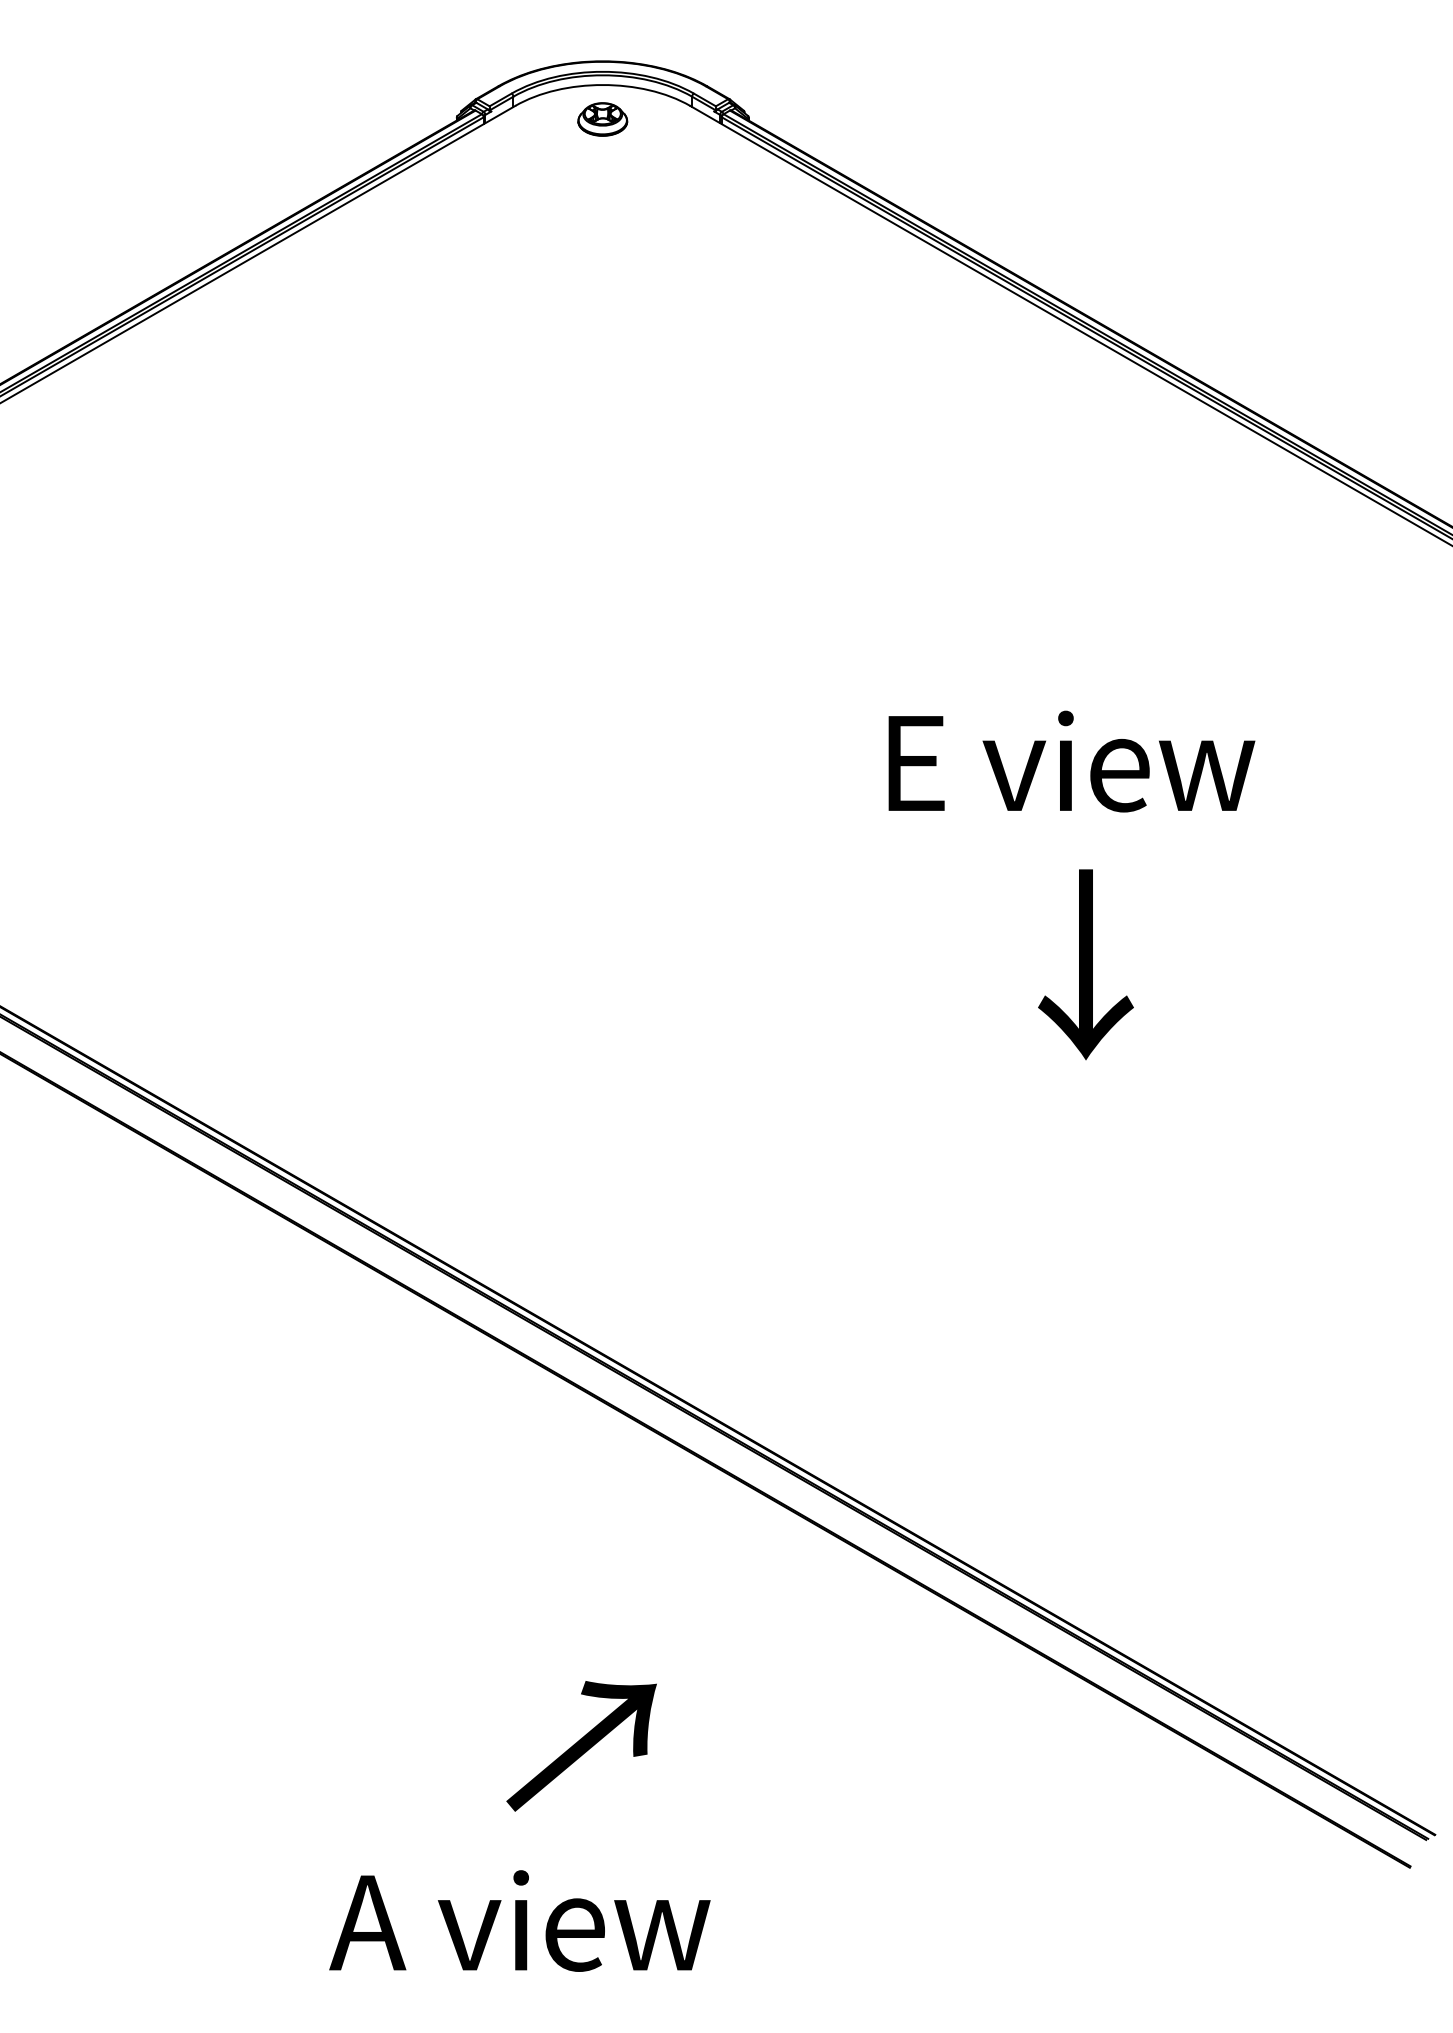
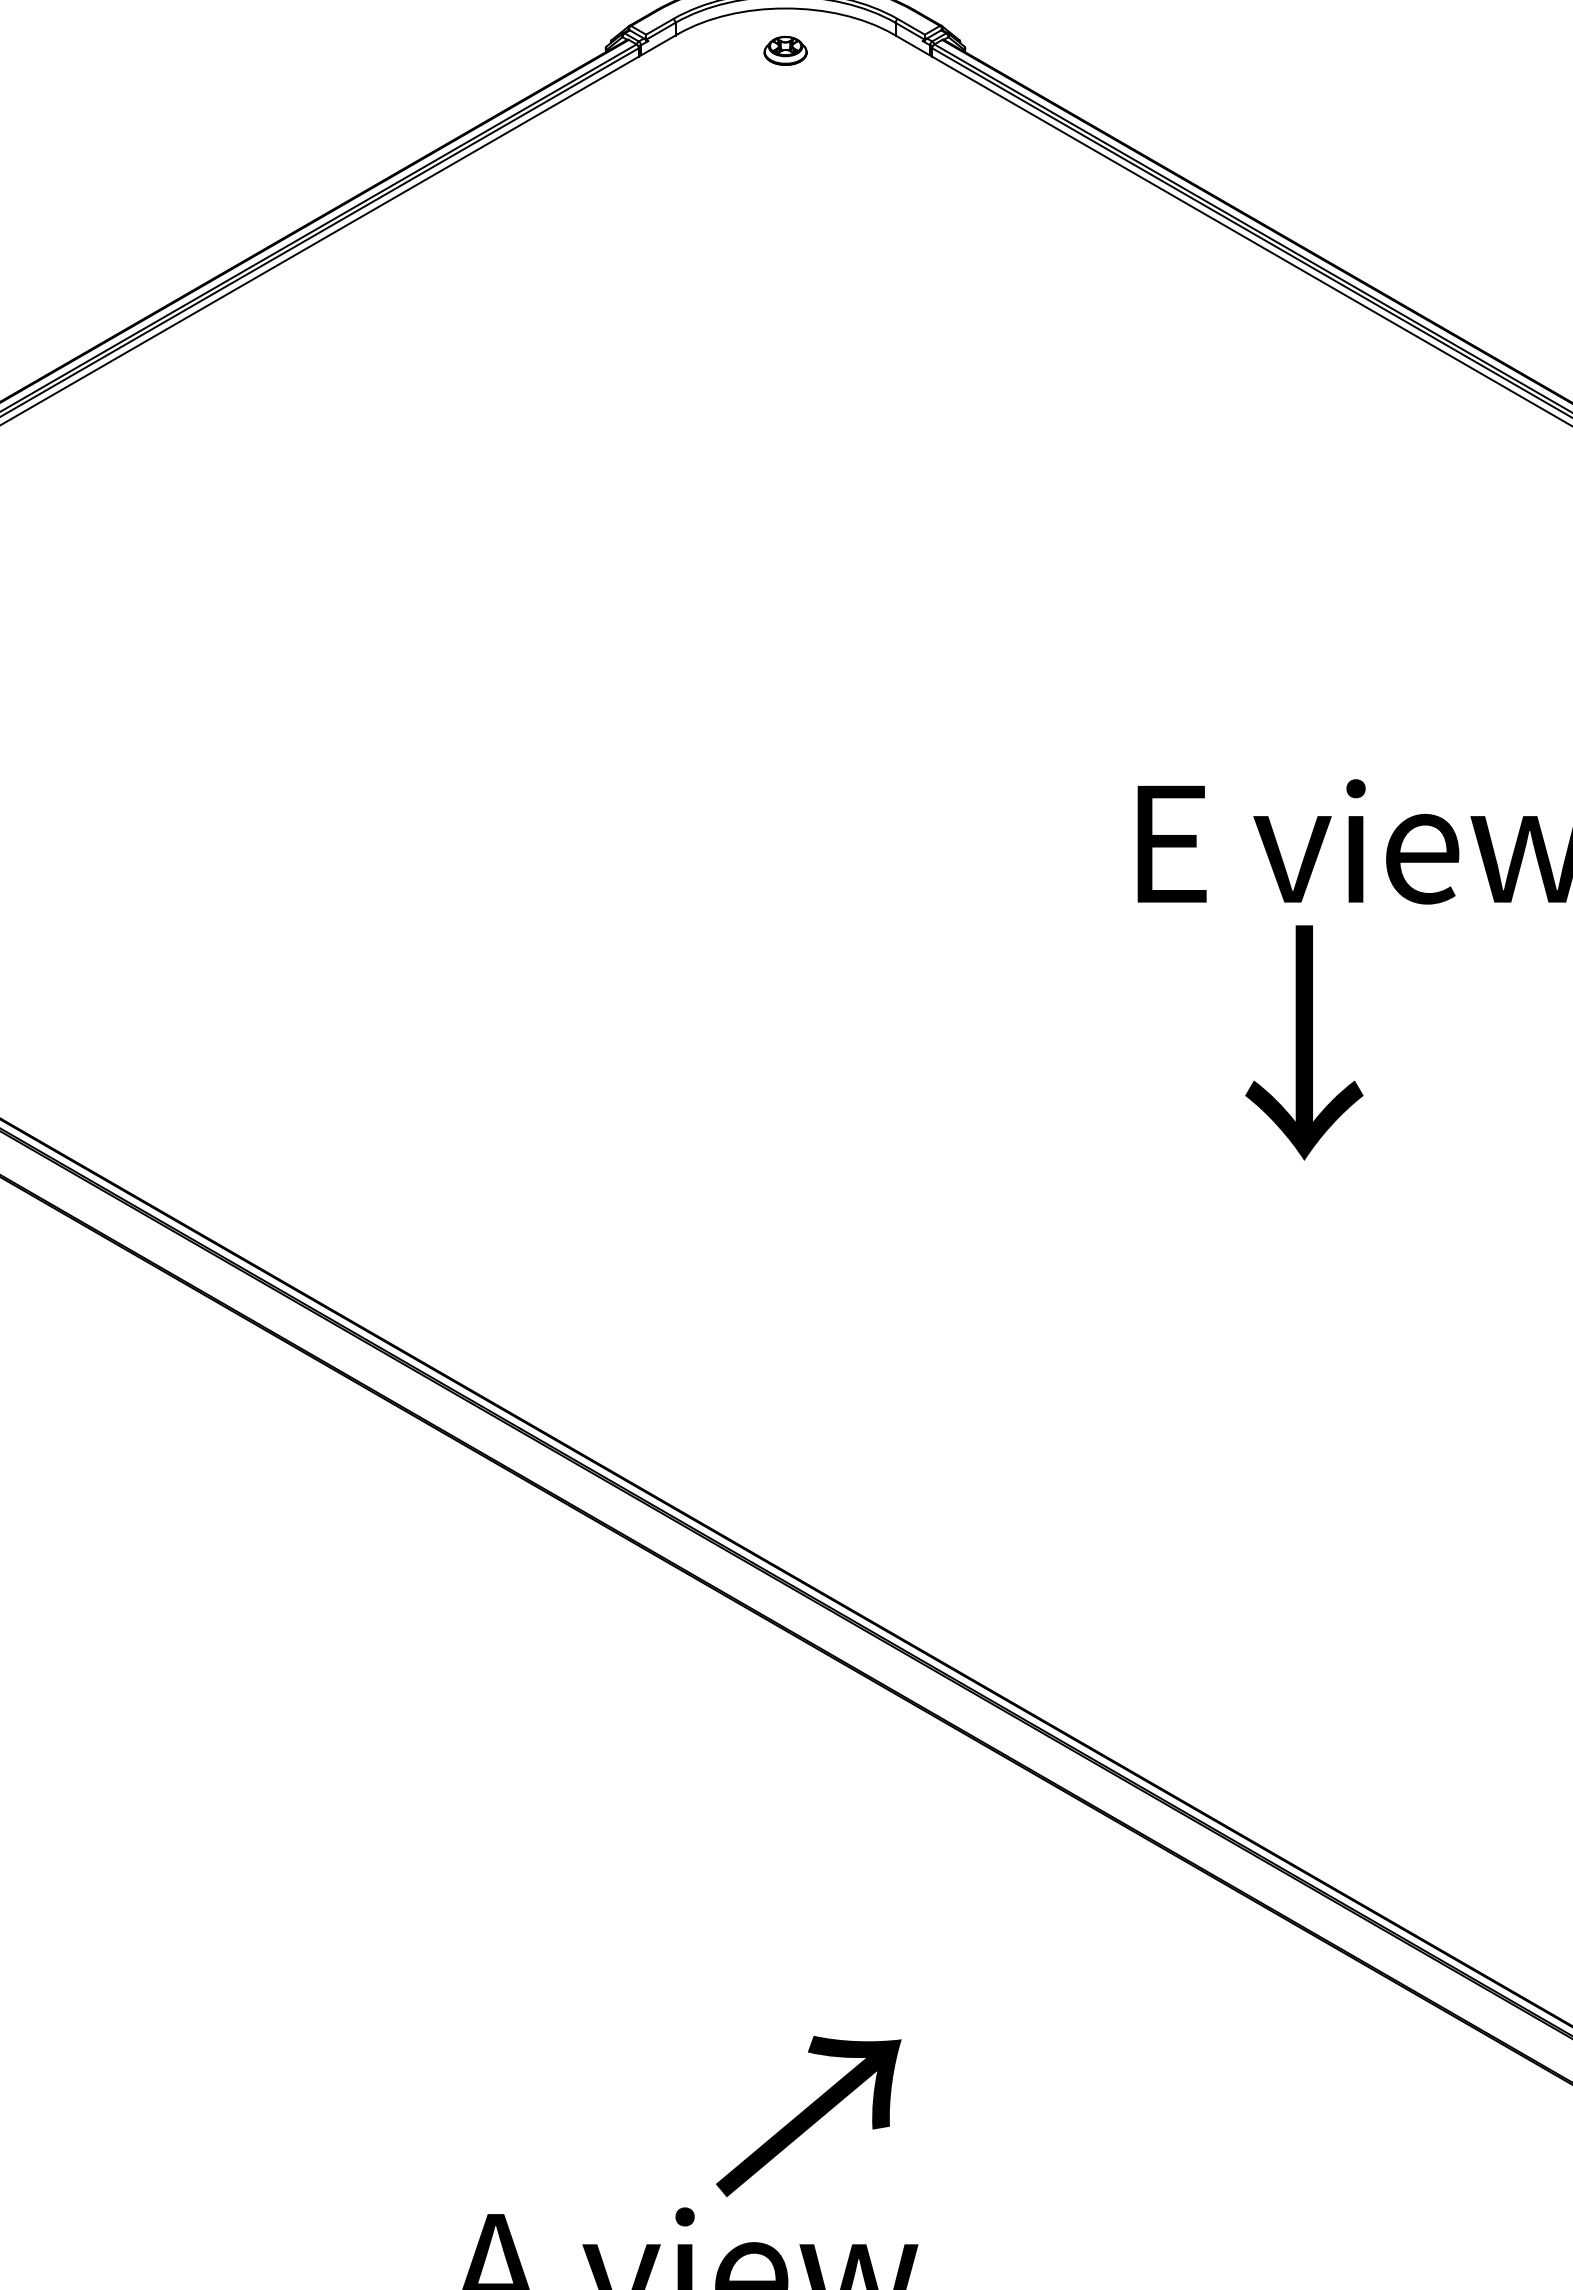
part: (602, 119) -> (785, 50), size x0.7
text: (1085, 964) -> (1303, 1042), moved
text: (581, 1746) -> (808, 2116), moved

